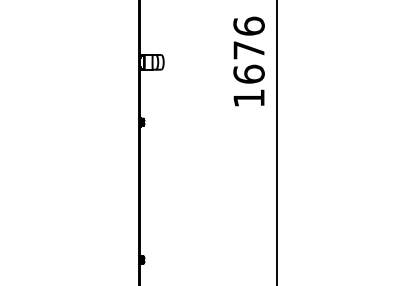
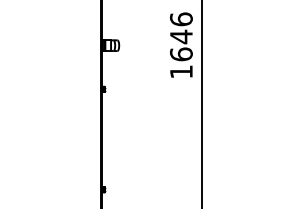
text: (248, 50) -> (180, 37), 1676 -> 1646

